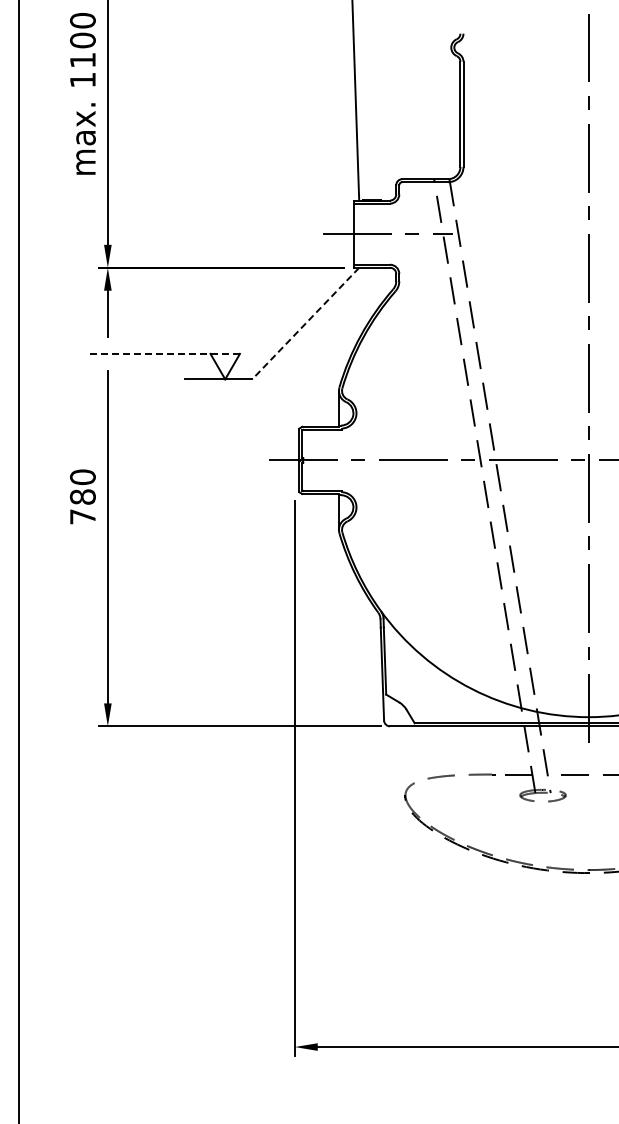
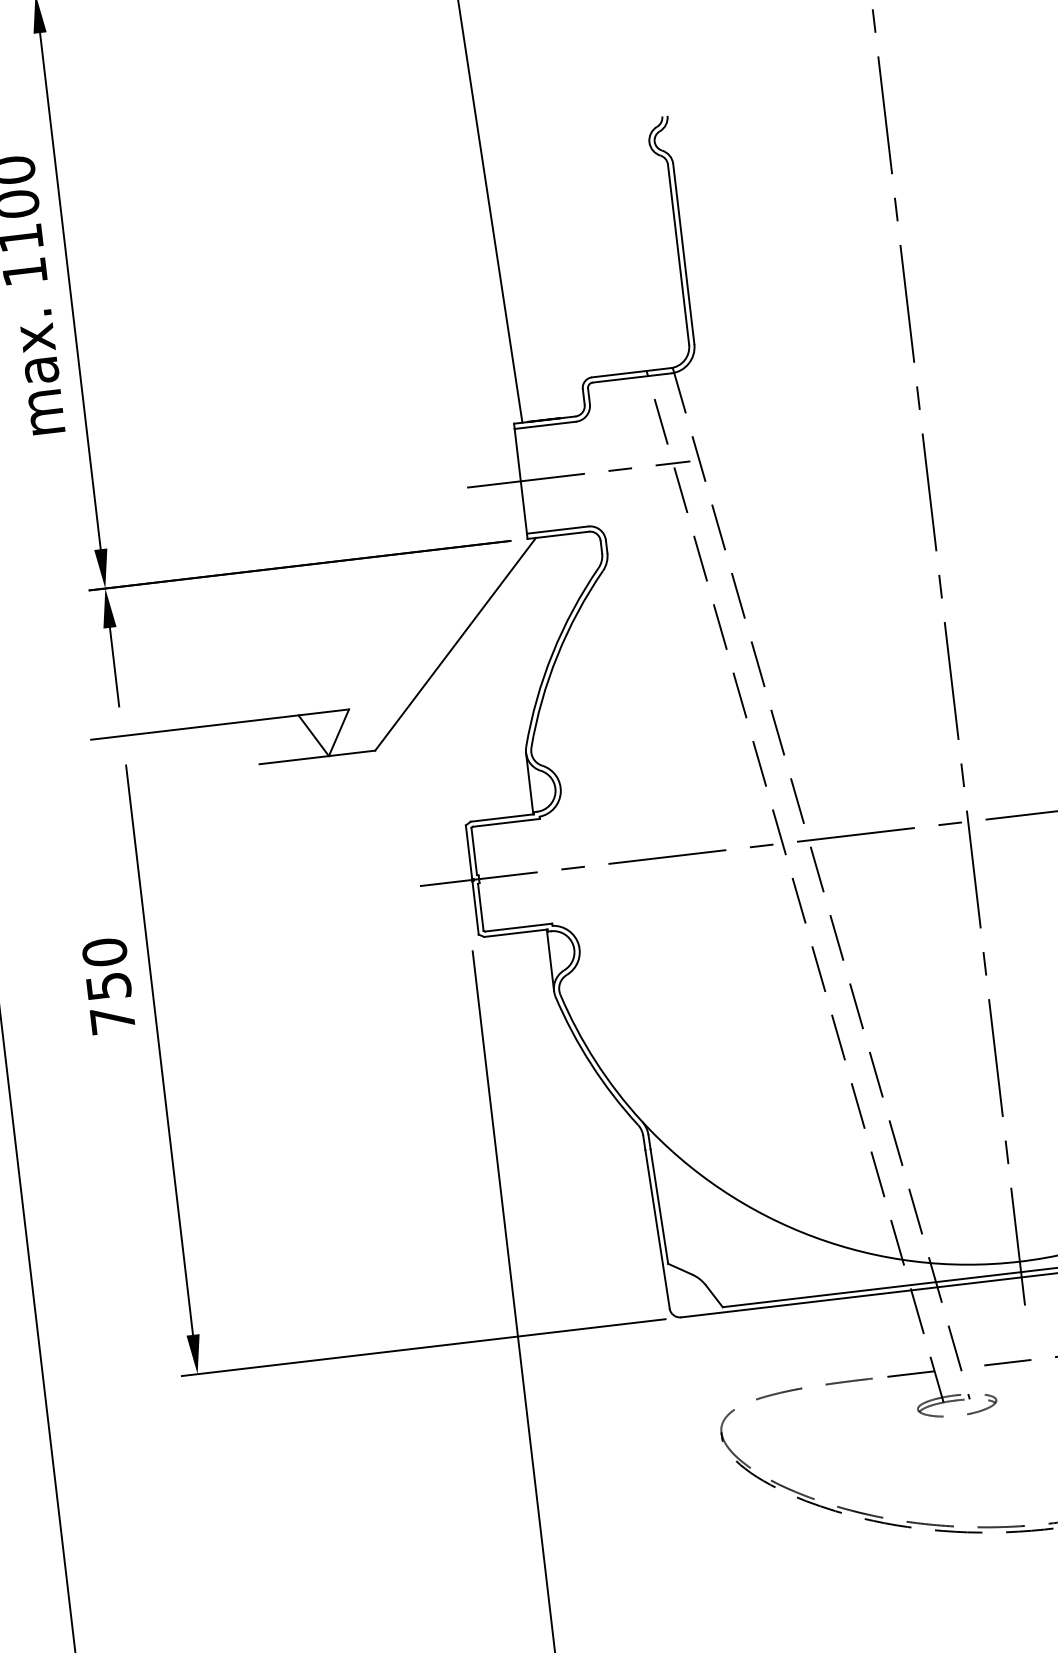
line: (305, 323) -> (455, 644), dashed -> solid
line: (164, 353) -> (219, 723), dashed -> solid
text: (82, 496) -> (107, 985), 780 -> 750

